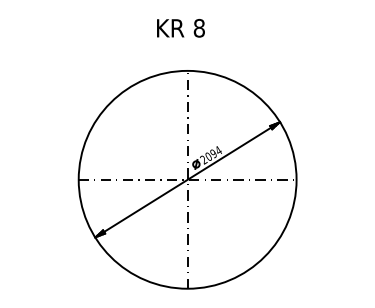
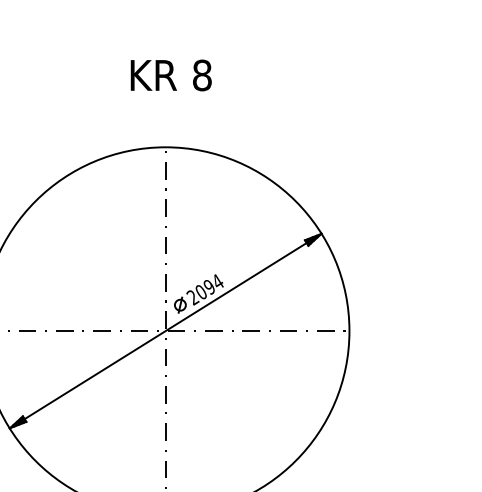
text: (180, 28) -> (170, 75), moved

